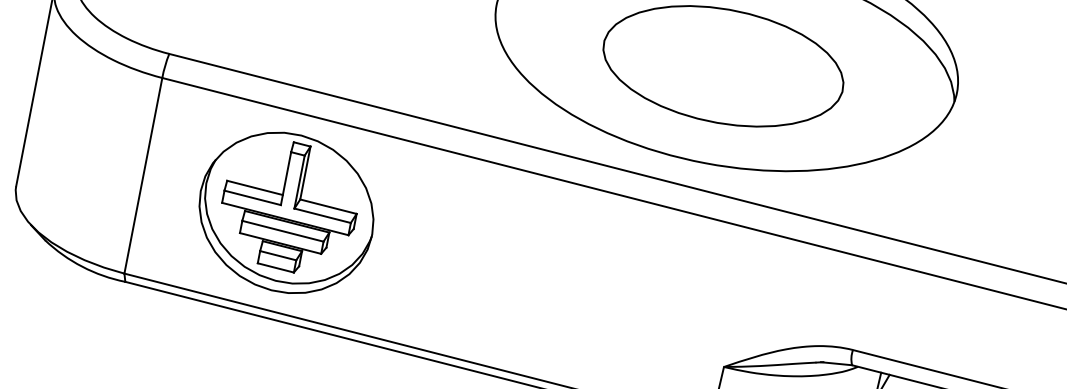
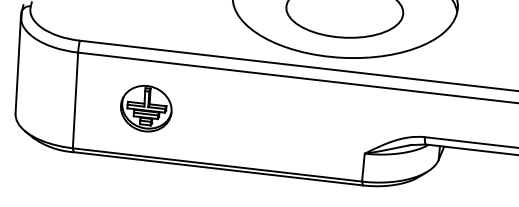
part: (287, 212) -> (146, 108), size x0.6

